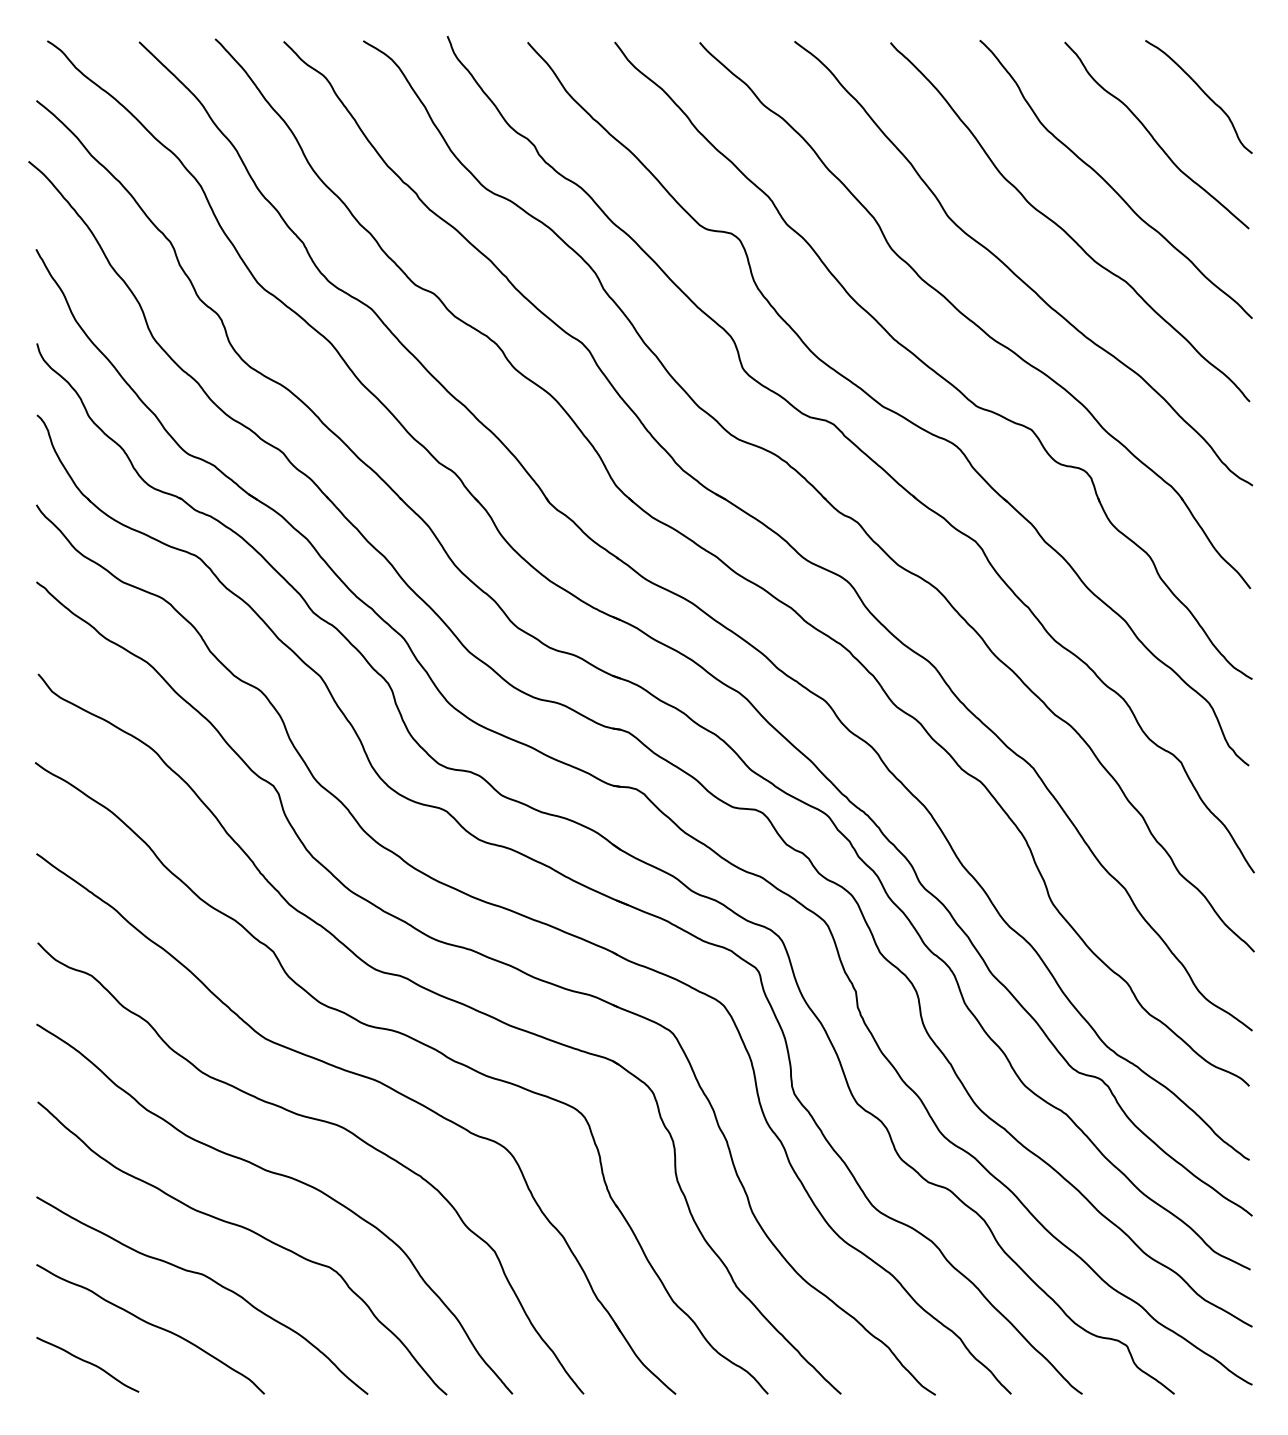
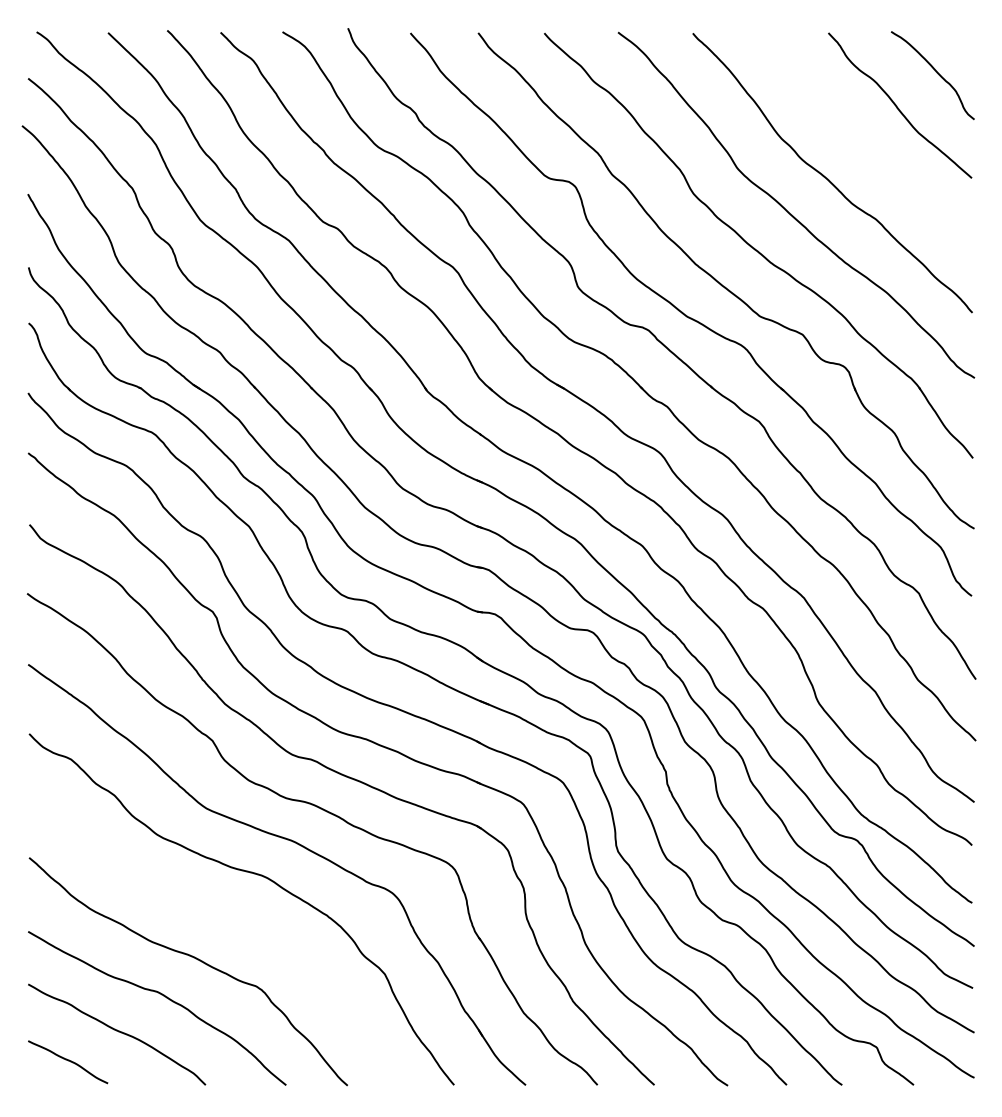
curve: (1109, 184) -> (863, 143), removed
curve: (284, 1177) -> (221, 916), removed

